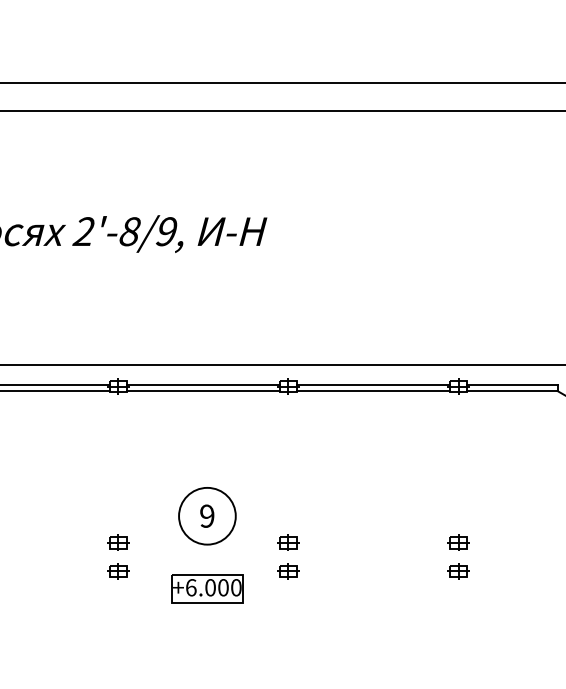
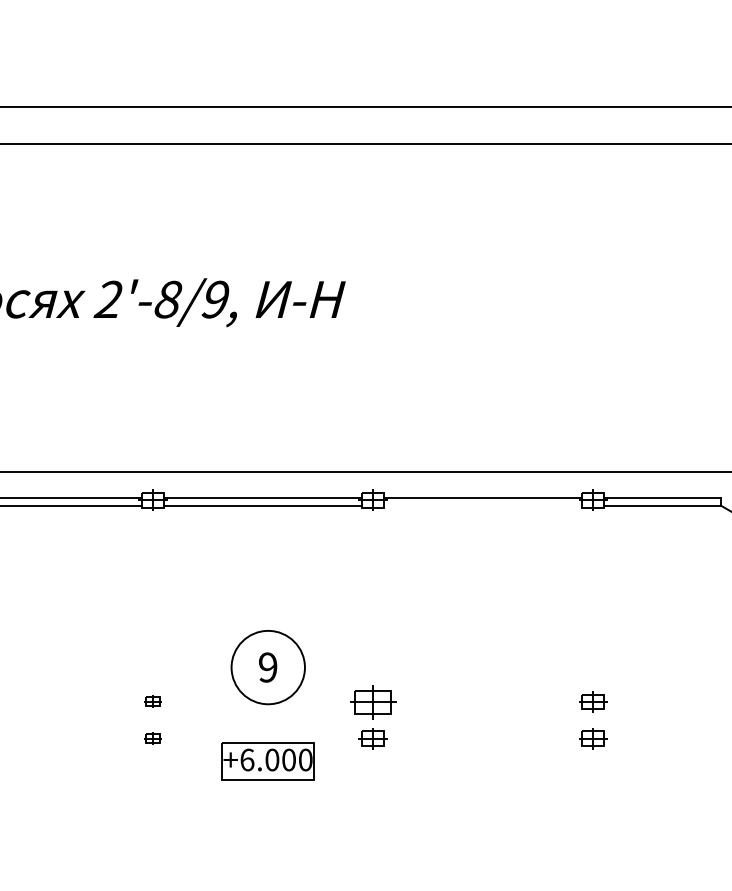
line: (373, 391) -> (483, 506), removed
part: (118, 542) -> (153, 701), size x0.6
part: (288, 542) -> (373, 701), size x1.6
part: (118, 571) -> (153, 739), size x0.6

